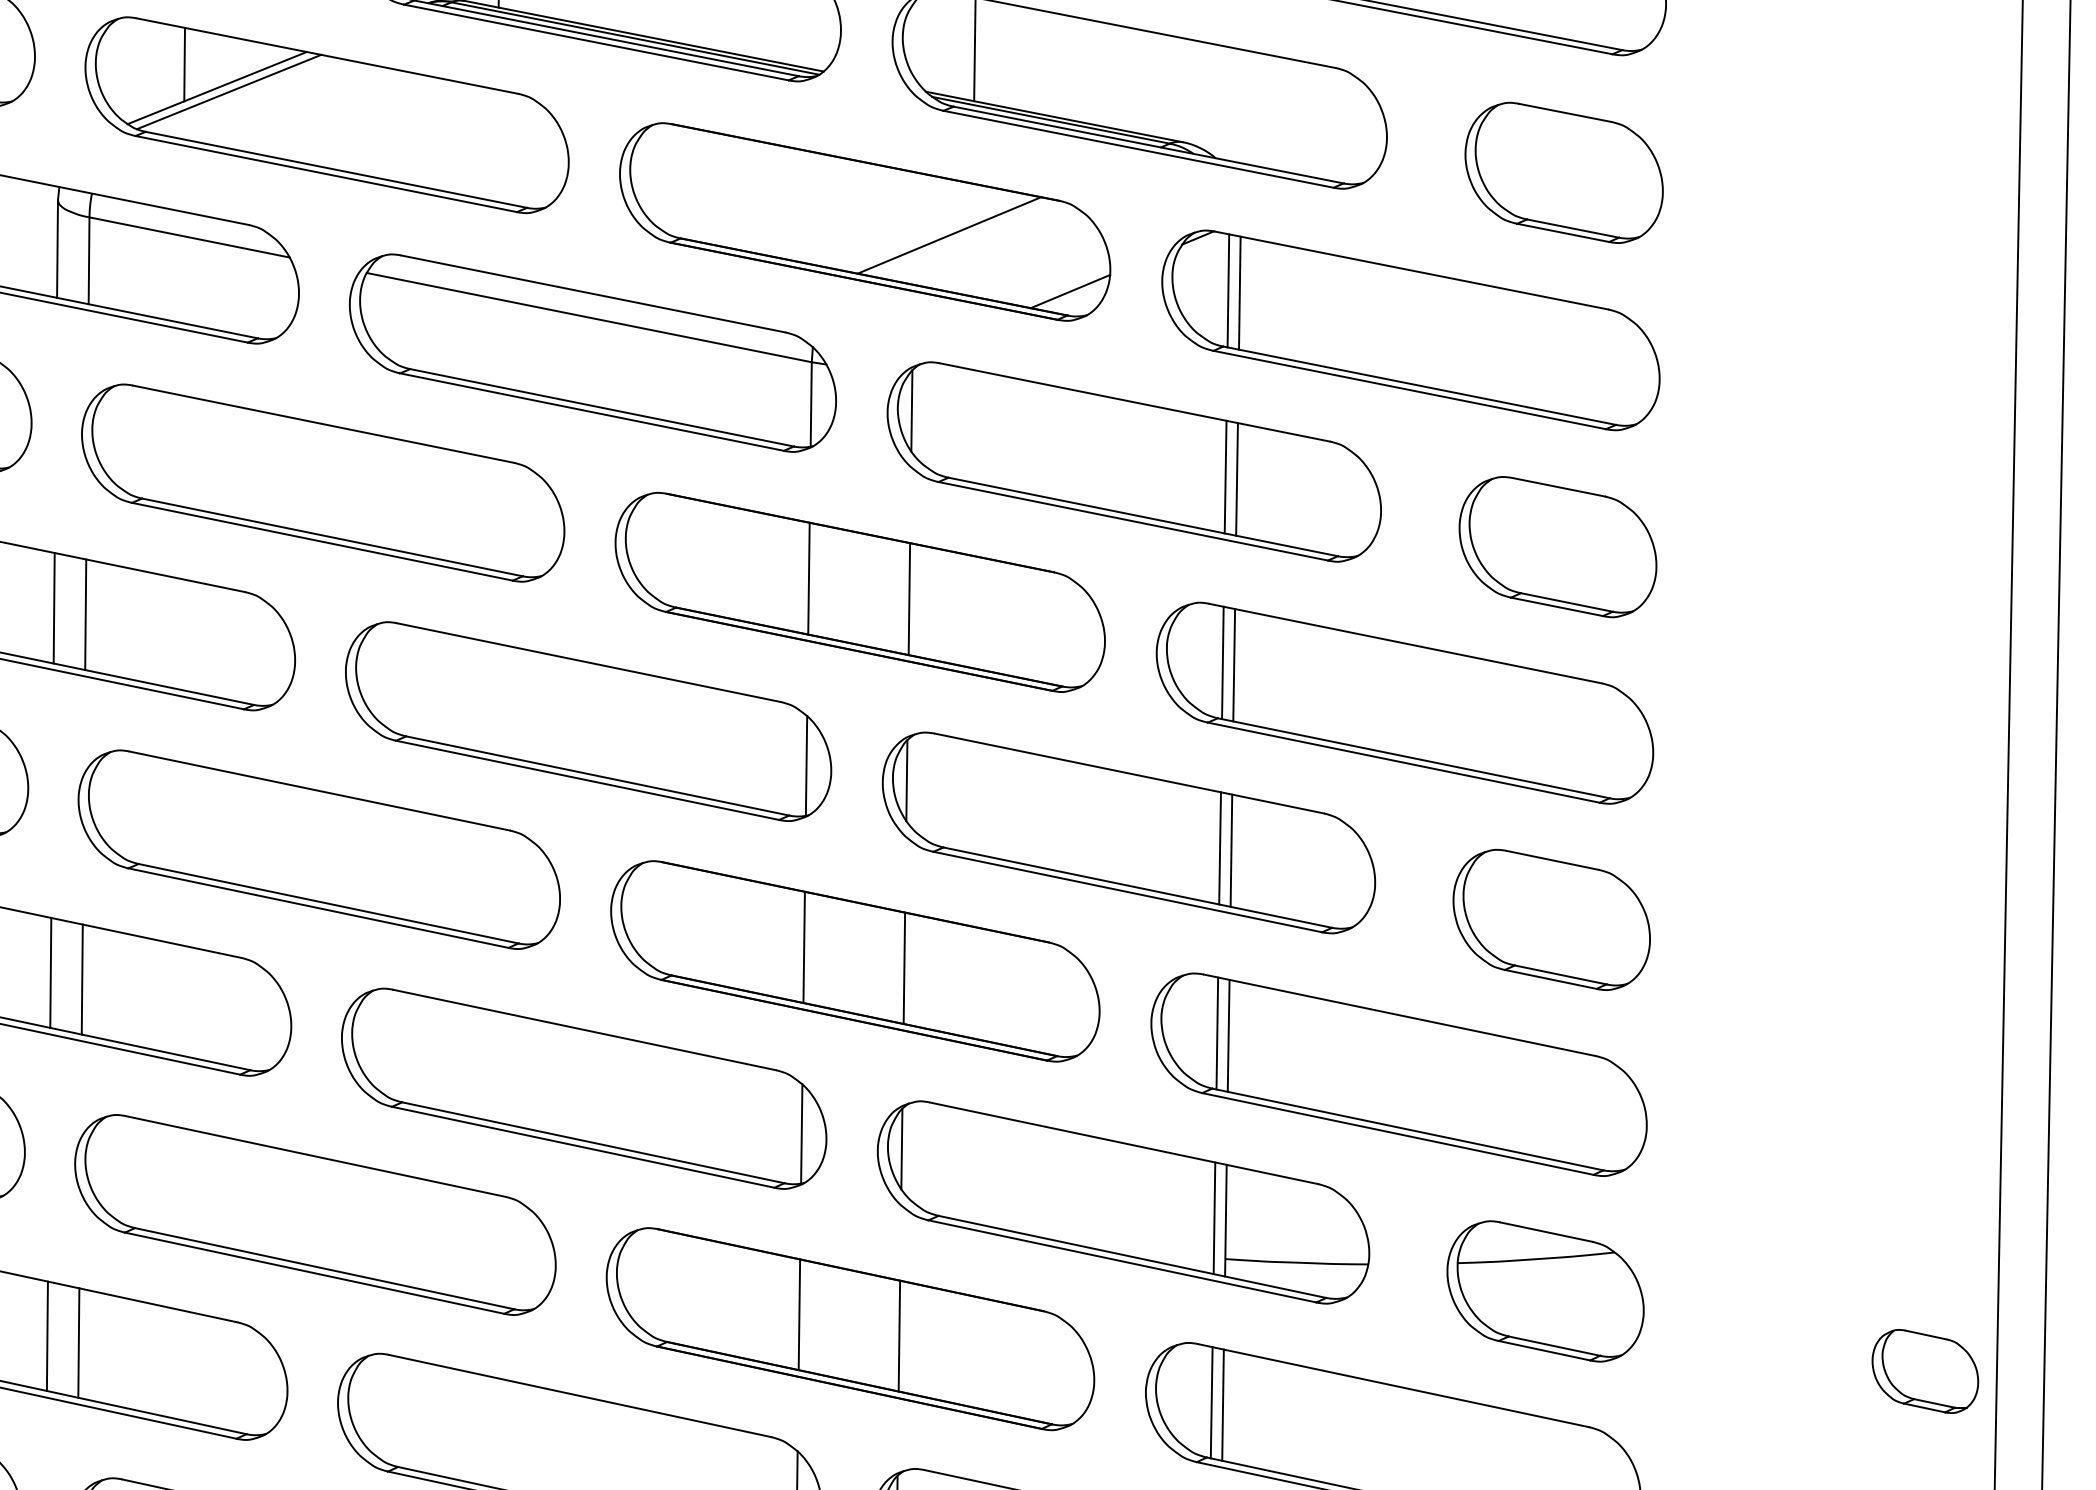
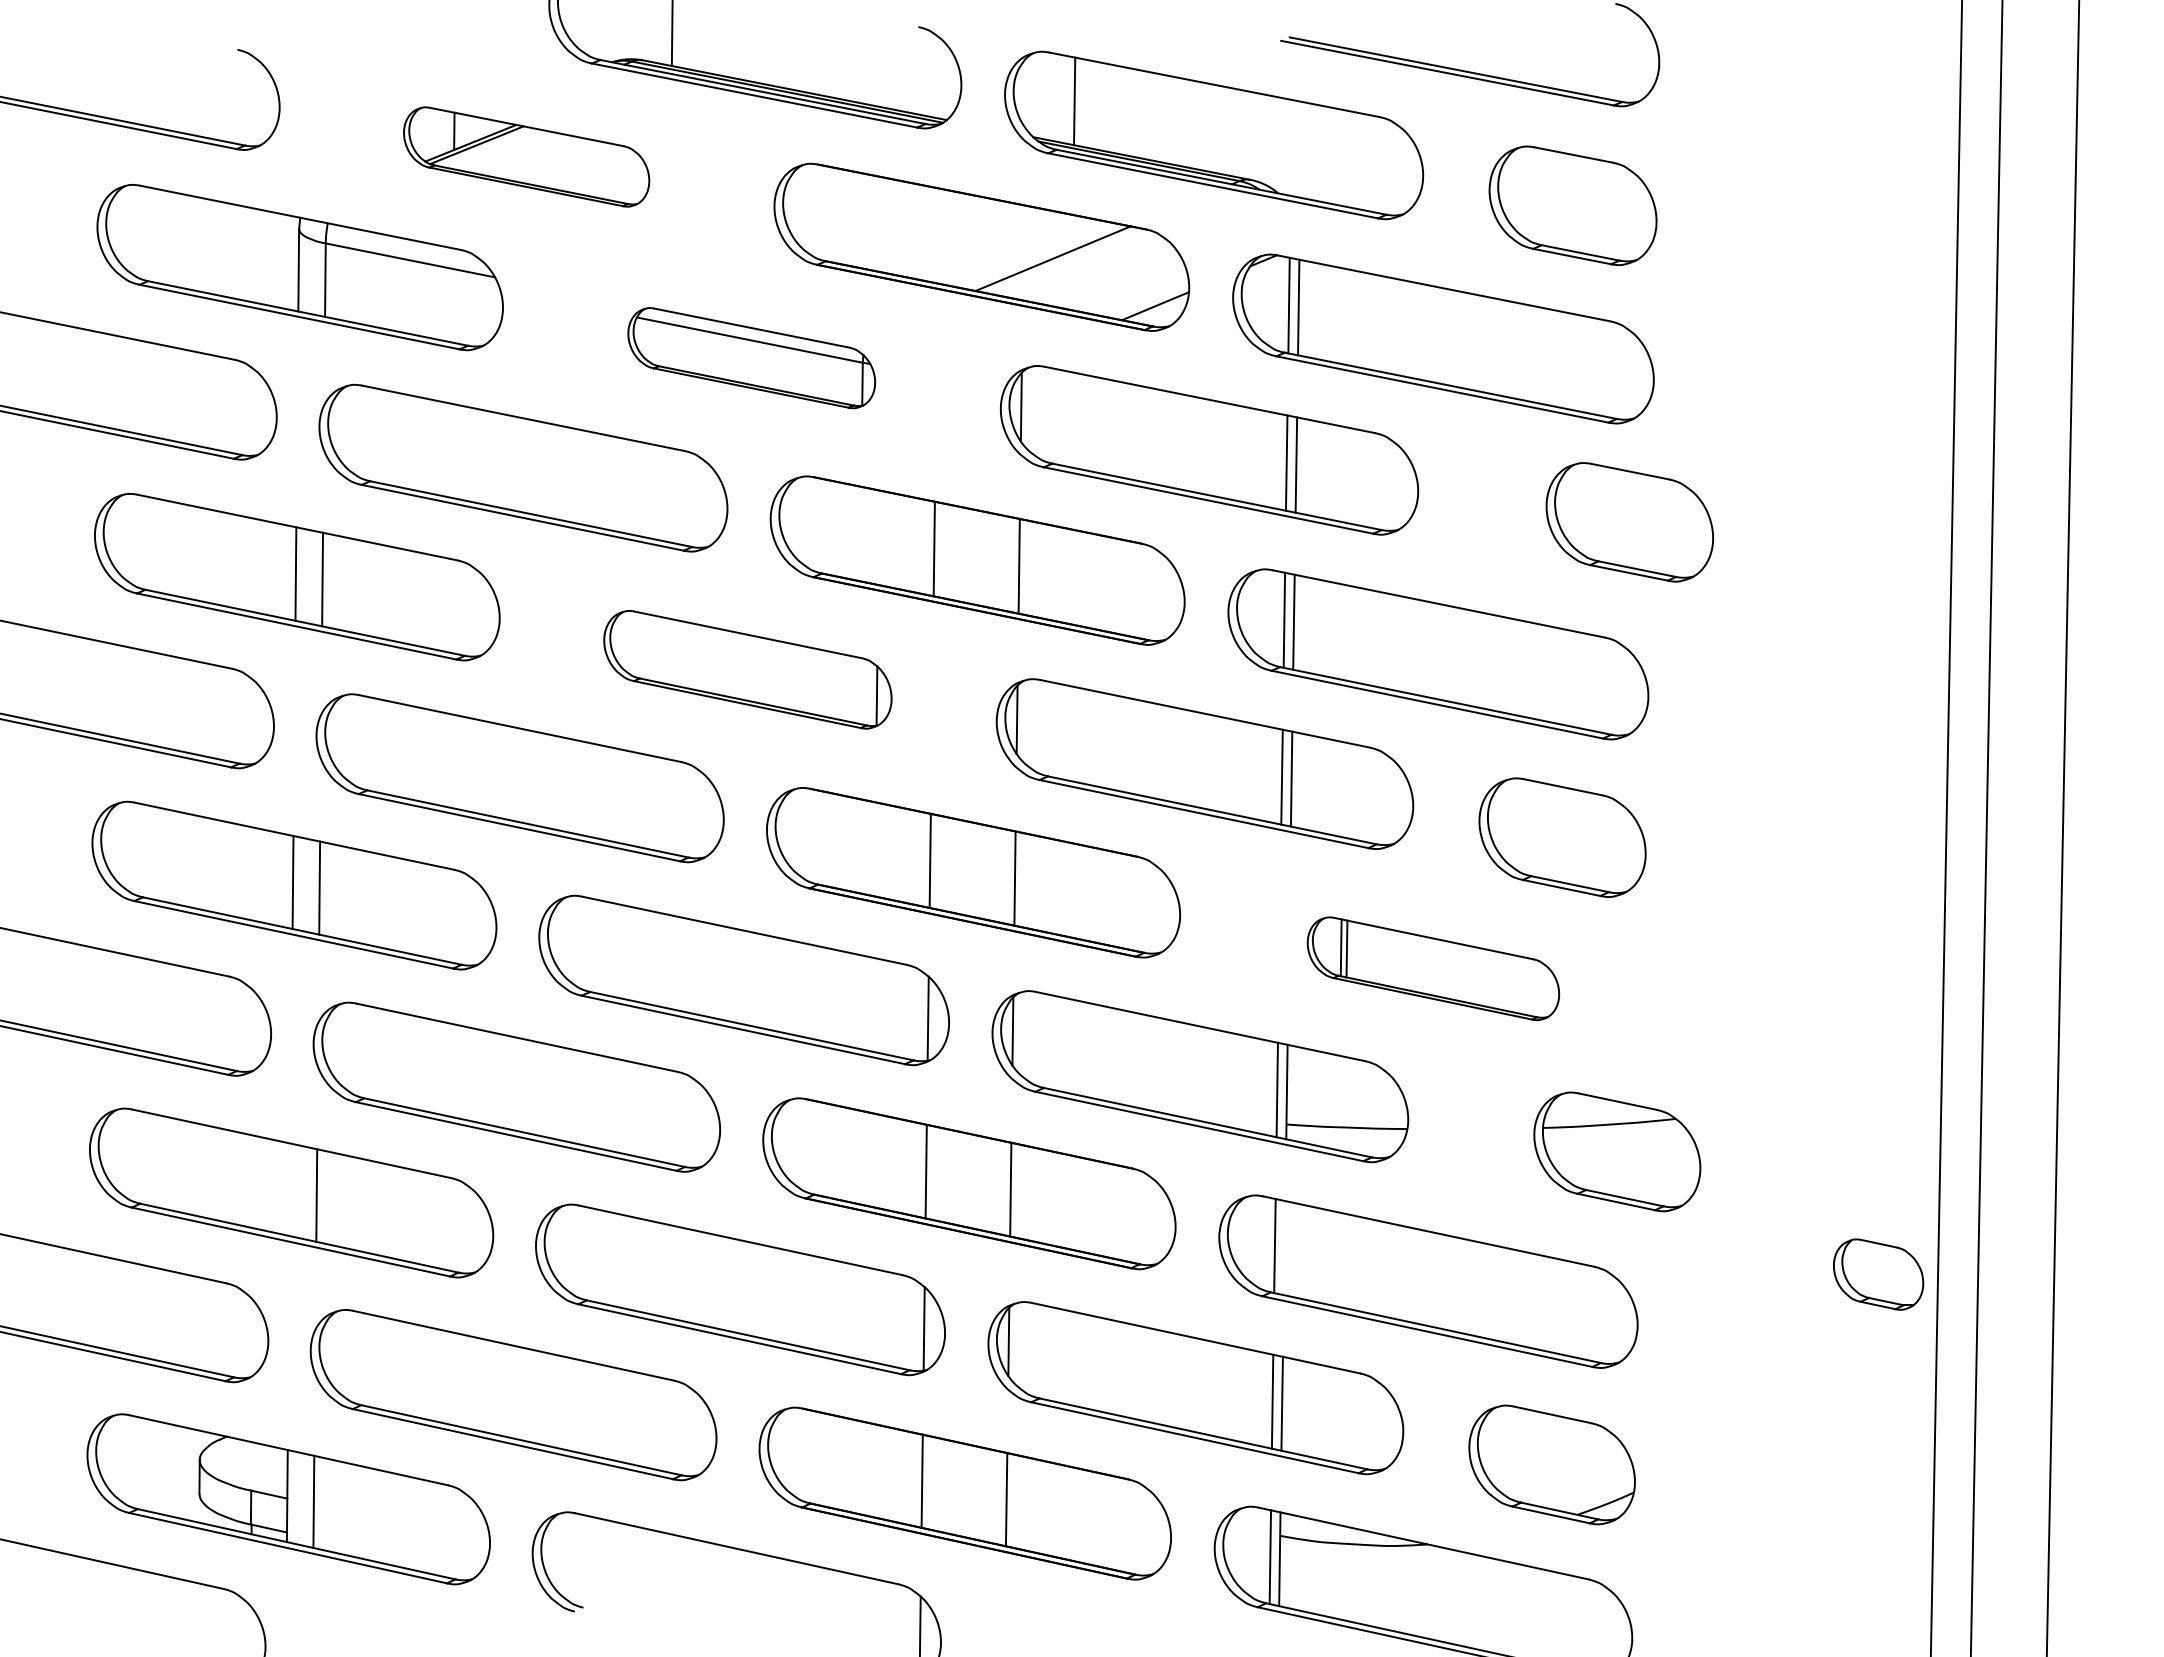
part: (326, 114) -> (526, 156), size x0.6
part: (592, 352) -> (751, 357), size x0.6
part: (1557, 547) -> (1629, 522), moved
part: (588, 721) -> (747, 669), size x0.7
part: (1399, 1074) -> (1433, 968), size x0.6
part: (1545, 1290) -> (1617, 1151), moved
line: (46, 1335) -> (289, 1189), removed
part: (1925, 1371) -> (1878, 1274), moved
line: (1223, 1405) -> (1284, 1248), removed

